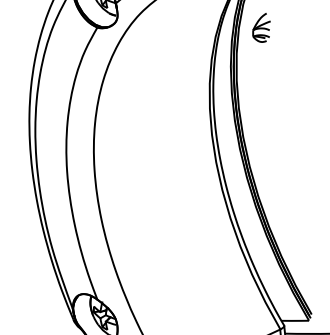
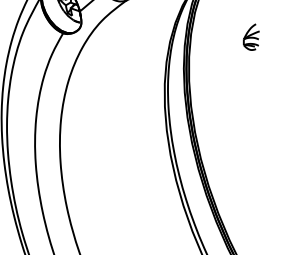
part: (261, 27) -> (251, 36), moved

